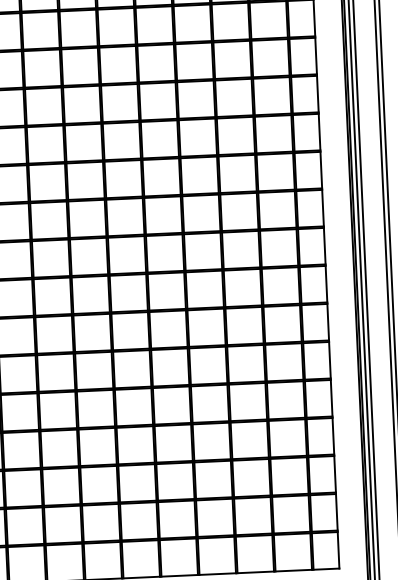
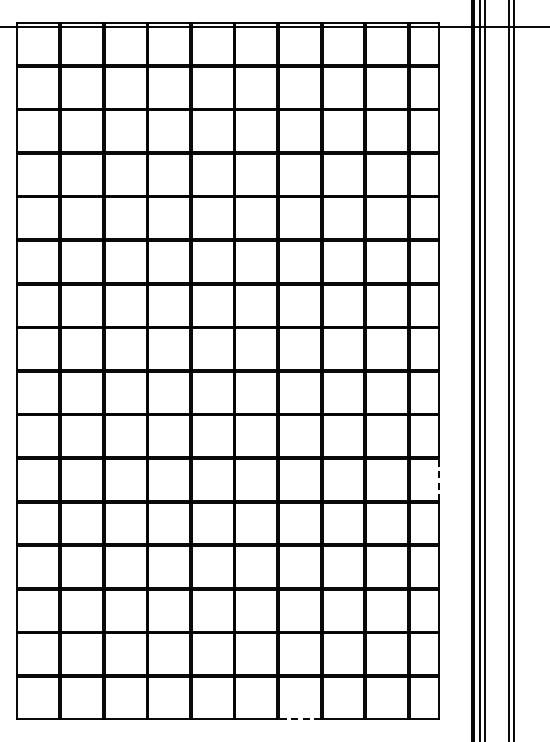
line: (329, 359) -> (439, 479), solid -> dashed
line: (217, 573) -> (299, 718), solid -> dashed

